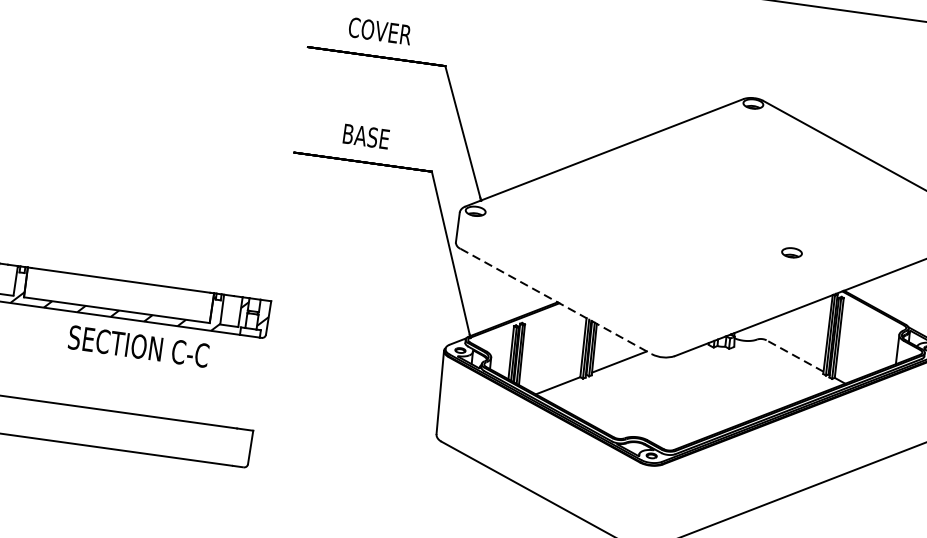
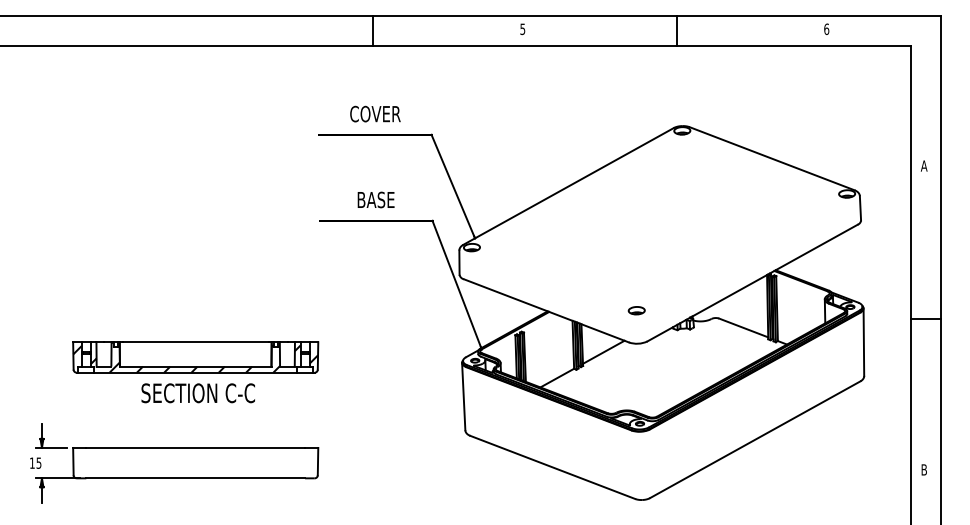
part: (791, 252) -> (636, 310), moved
line: (556, 302) -> (546, 311), dashed -> solid
text: (137, 346) -> (197, 393), moved
line: (794, 355) -> (743, 327), dashed -> solid

